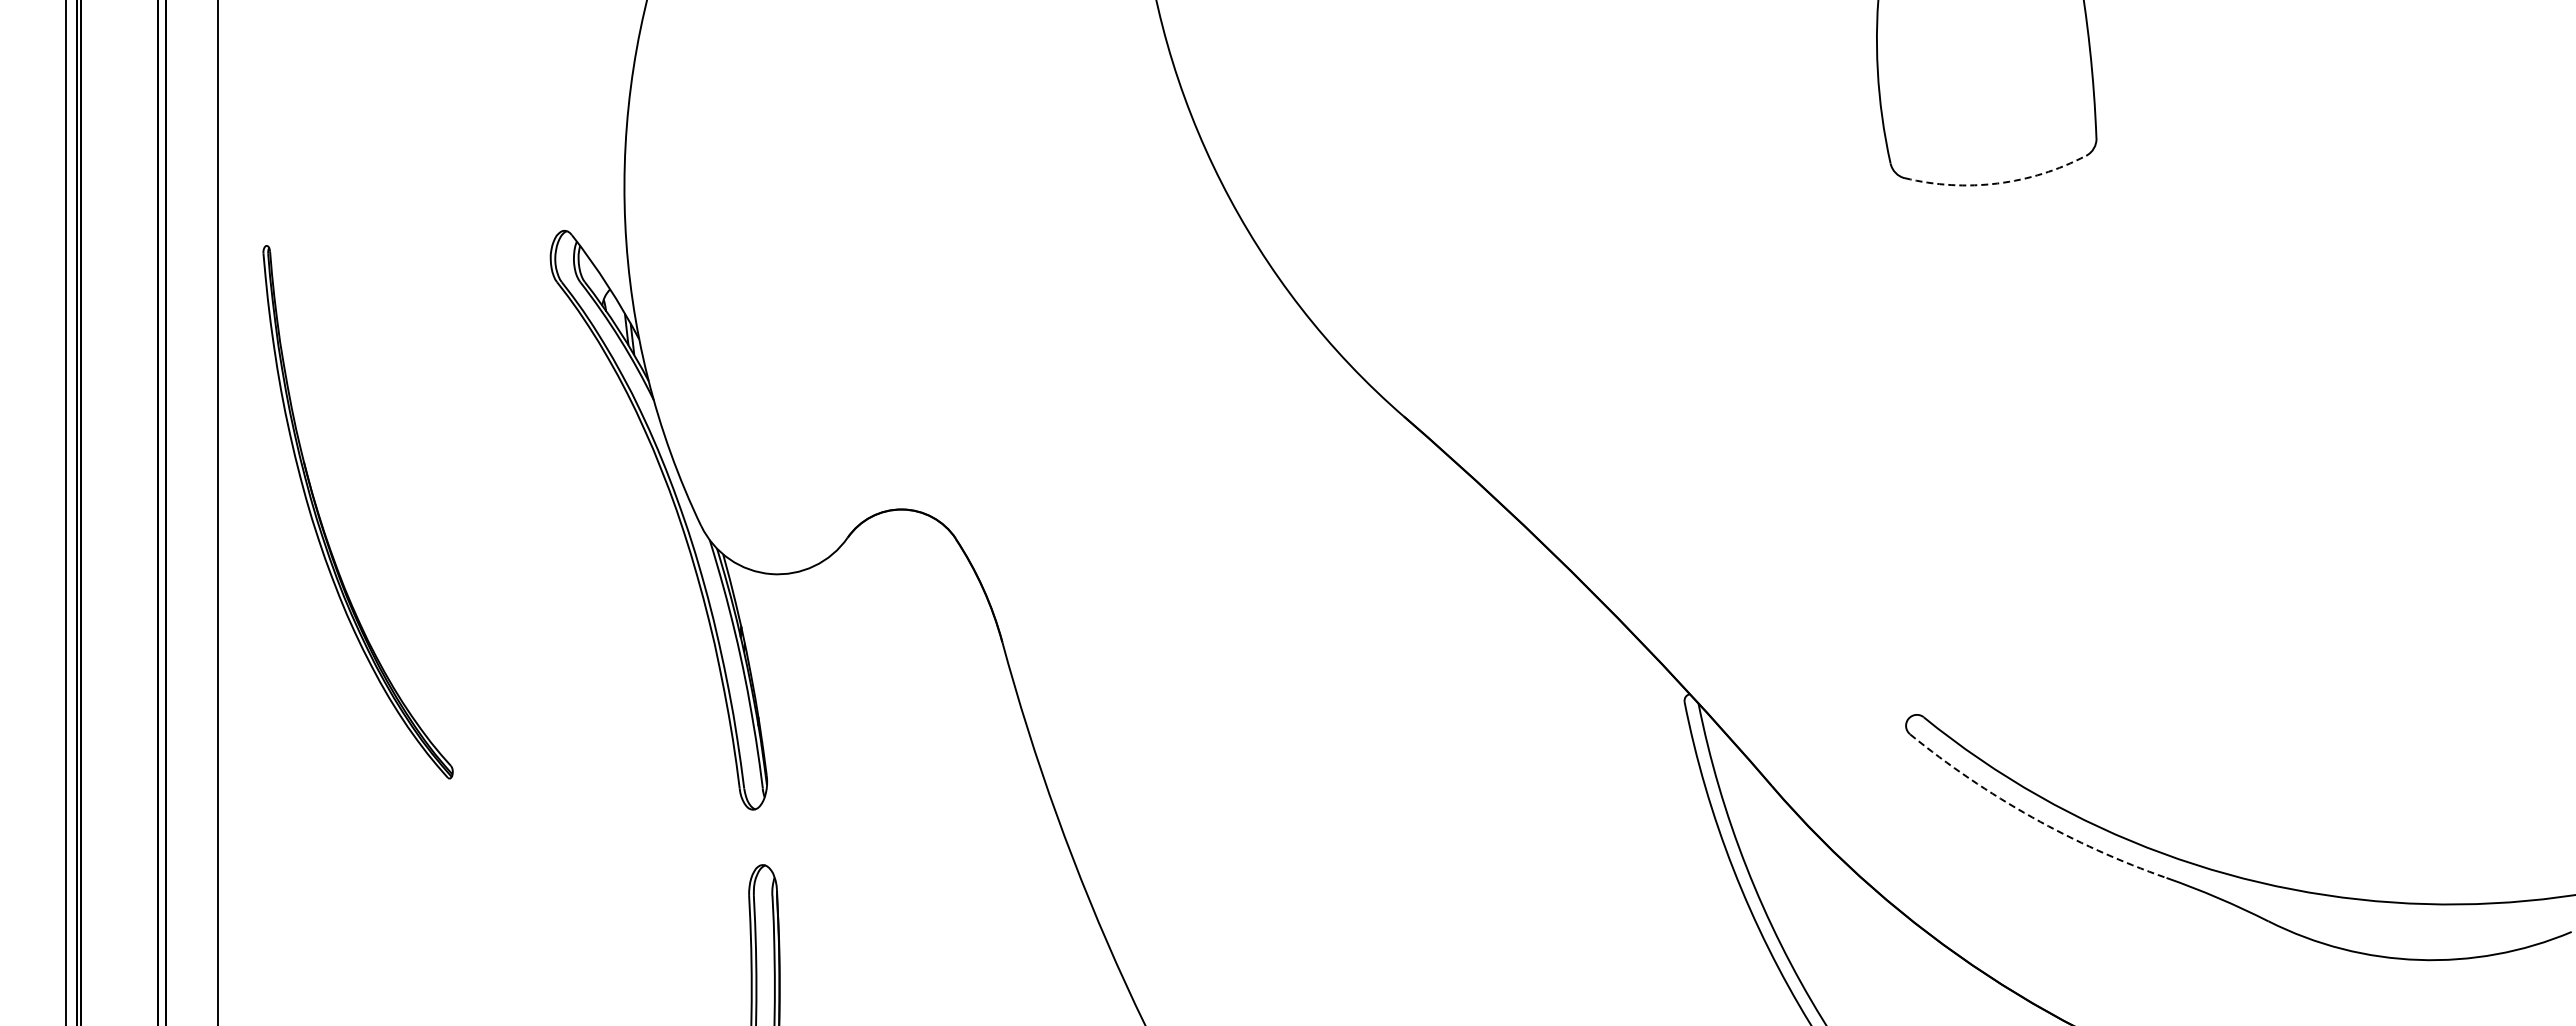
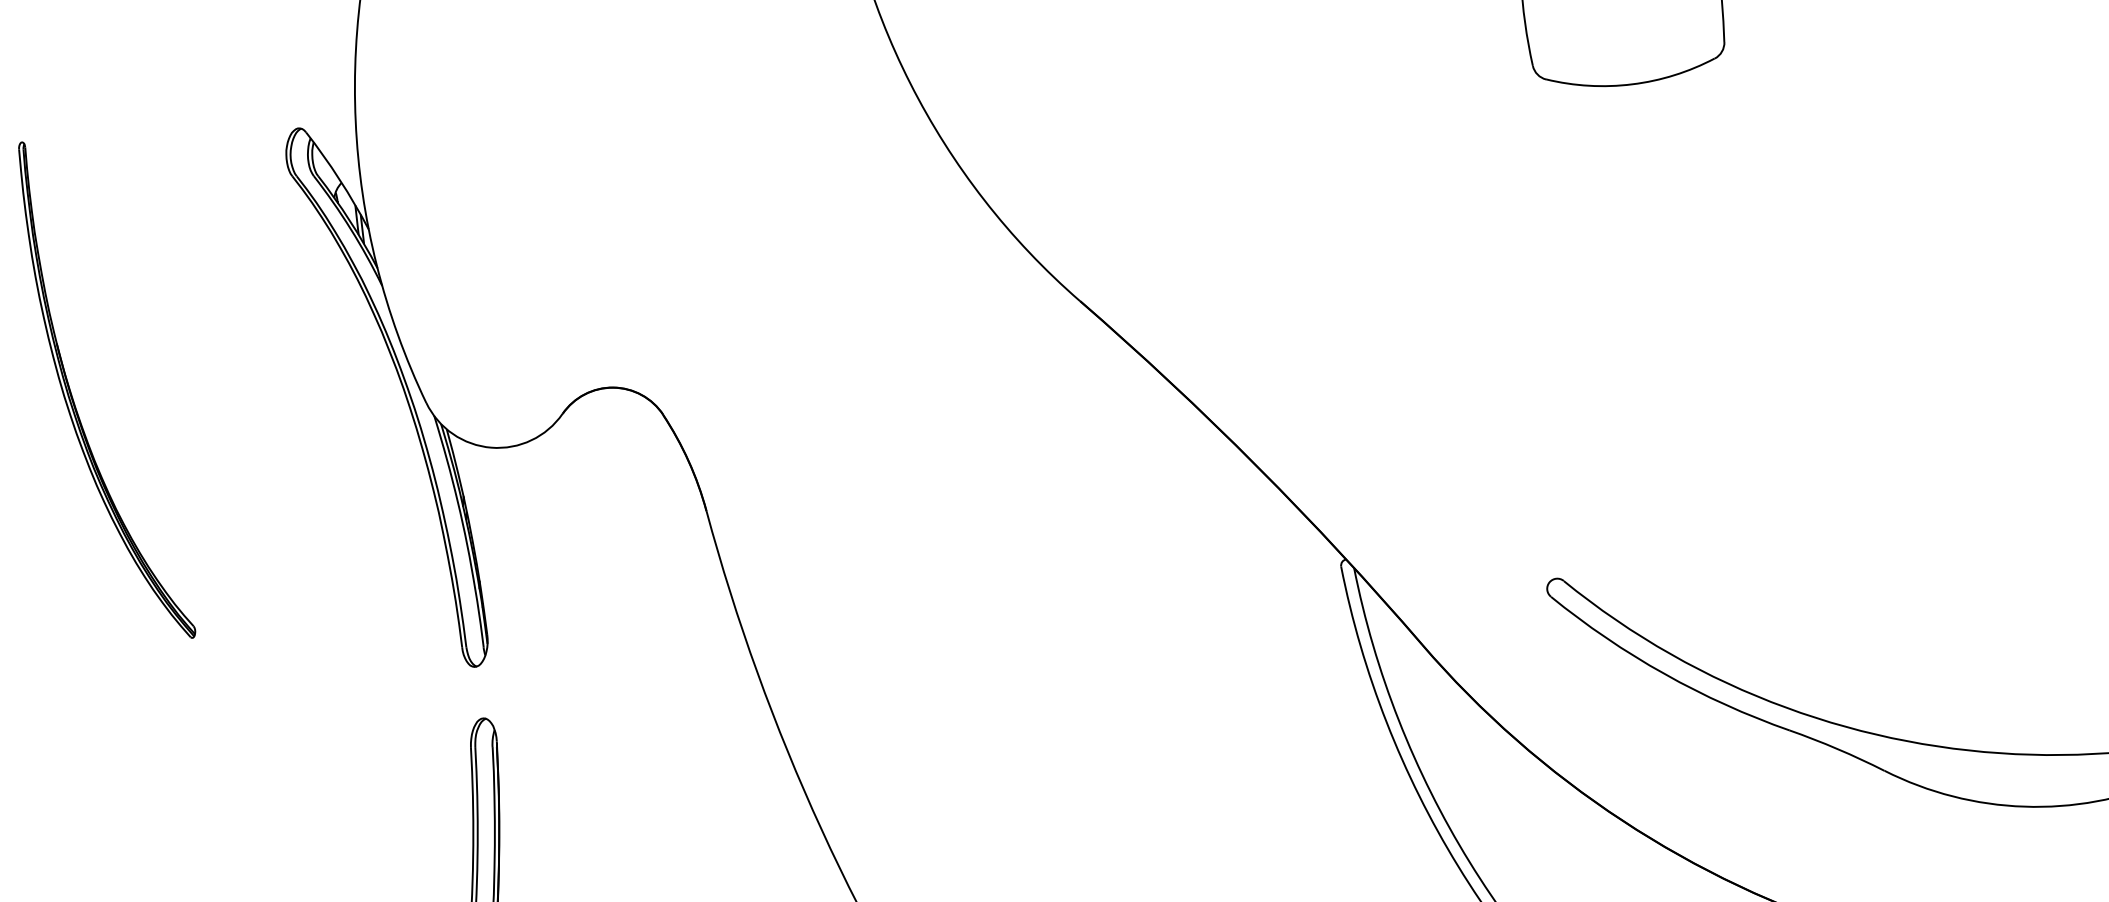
arc: (1997, 183) -> (1632, 84), dashed -> solid
arc: (2032, 817) -> (1664, 674), dashed -> solid

